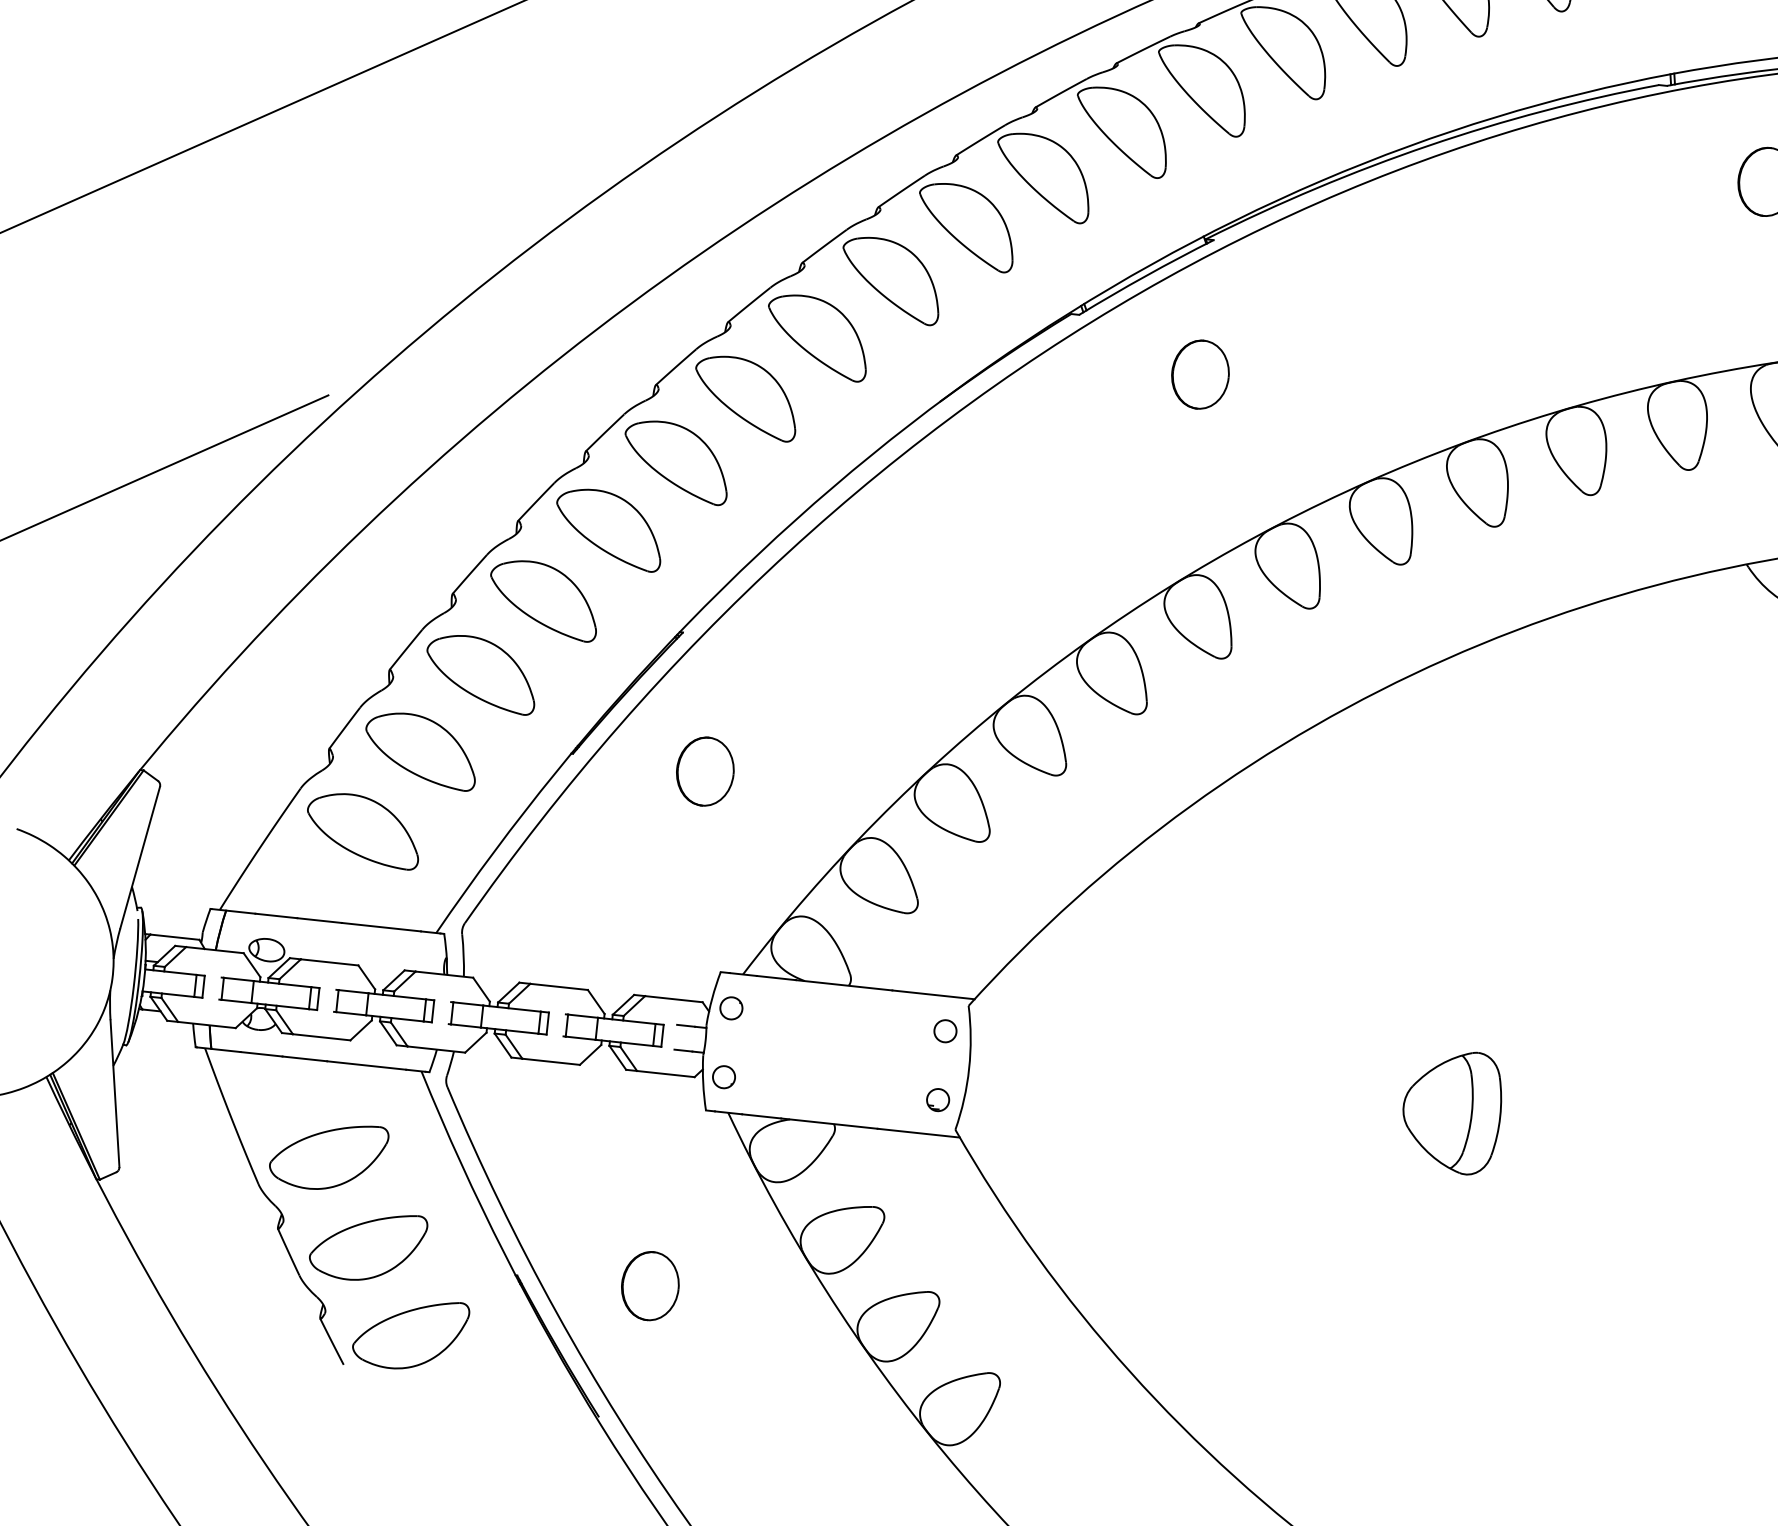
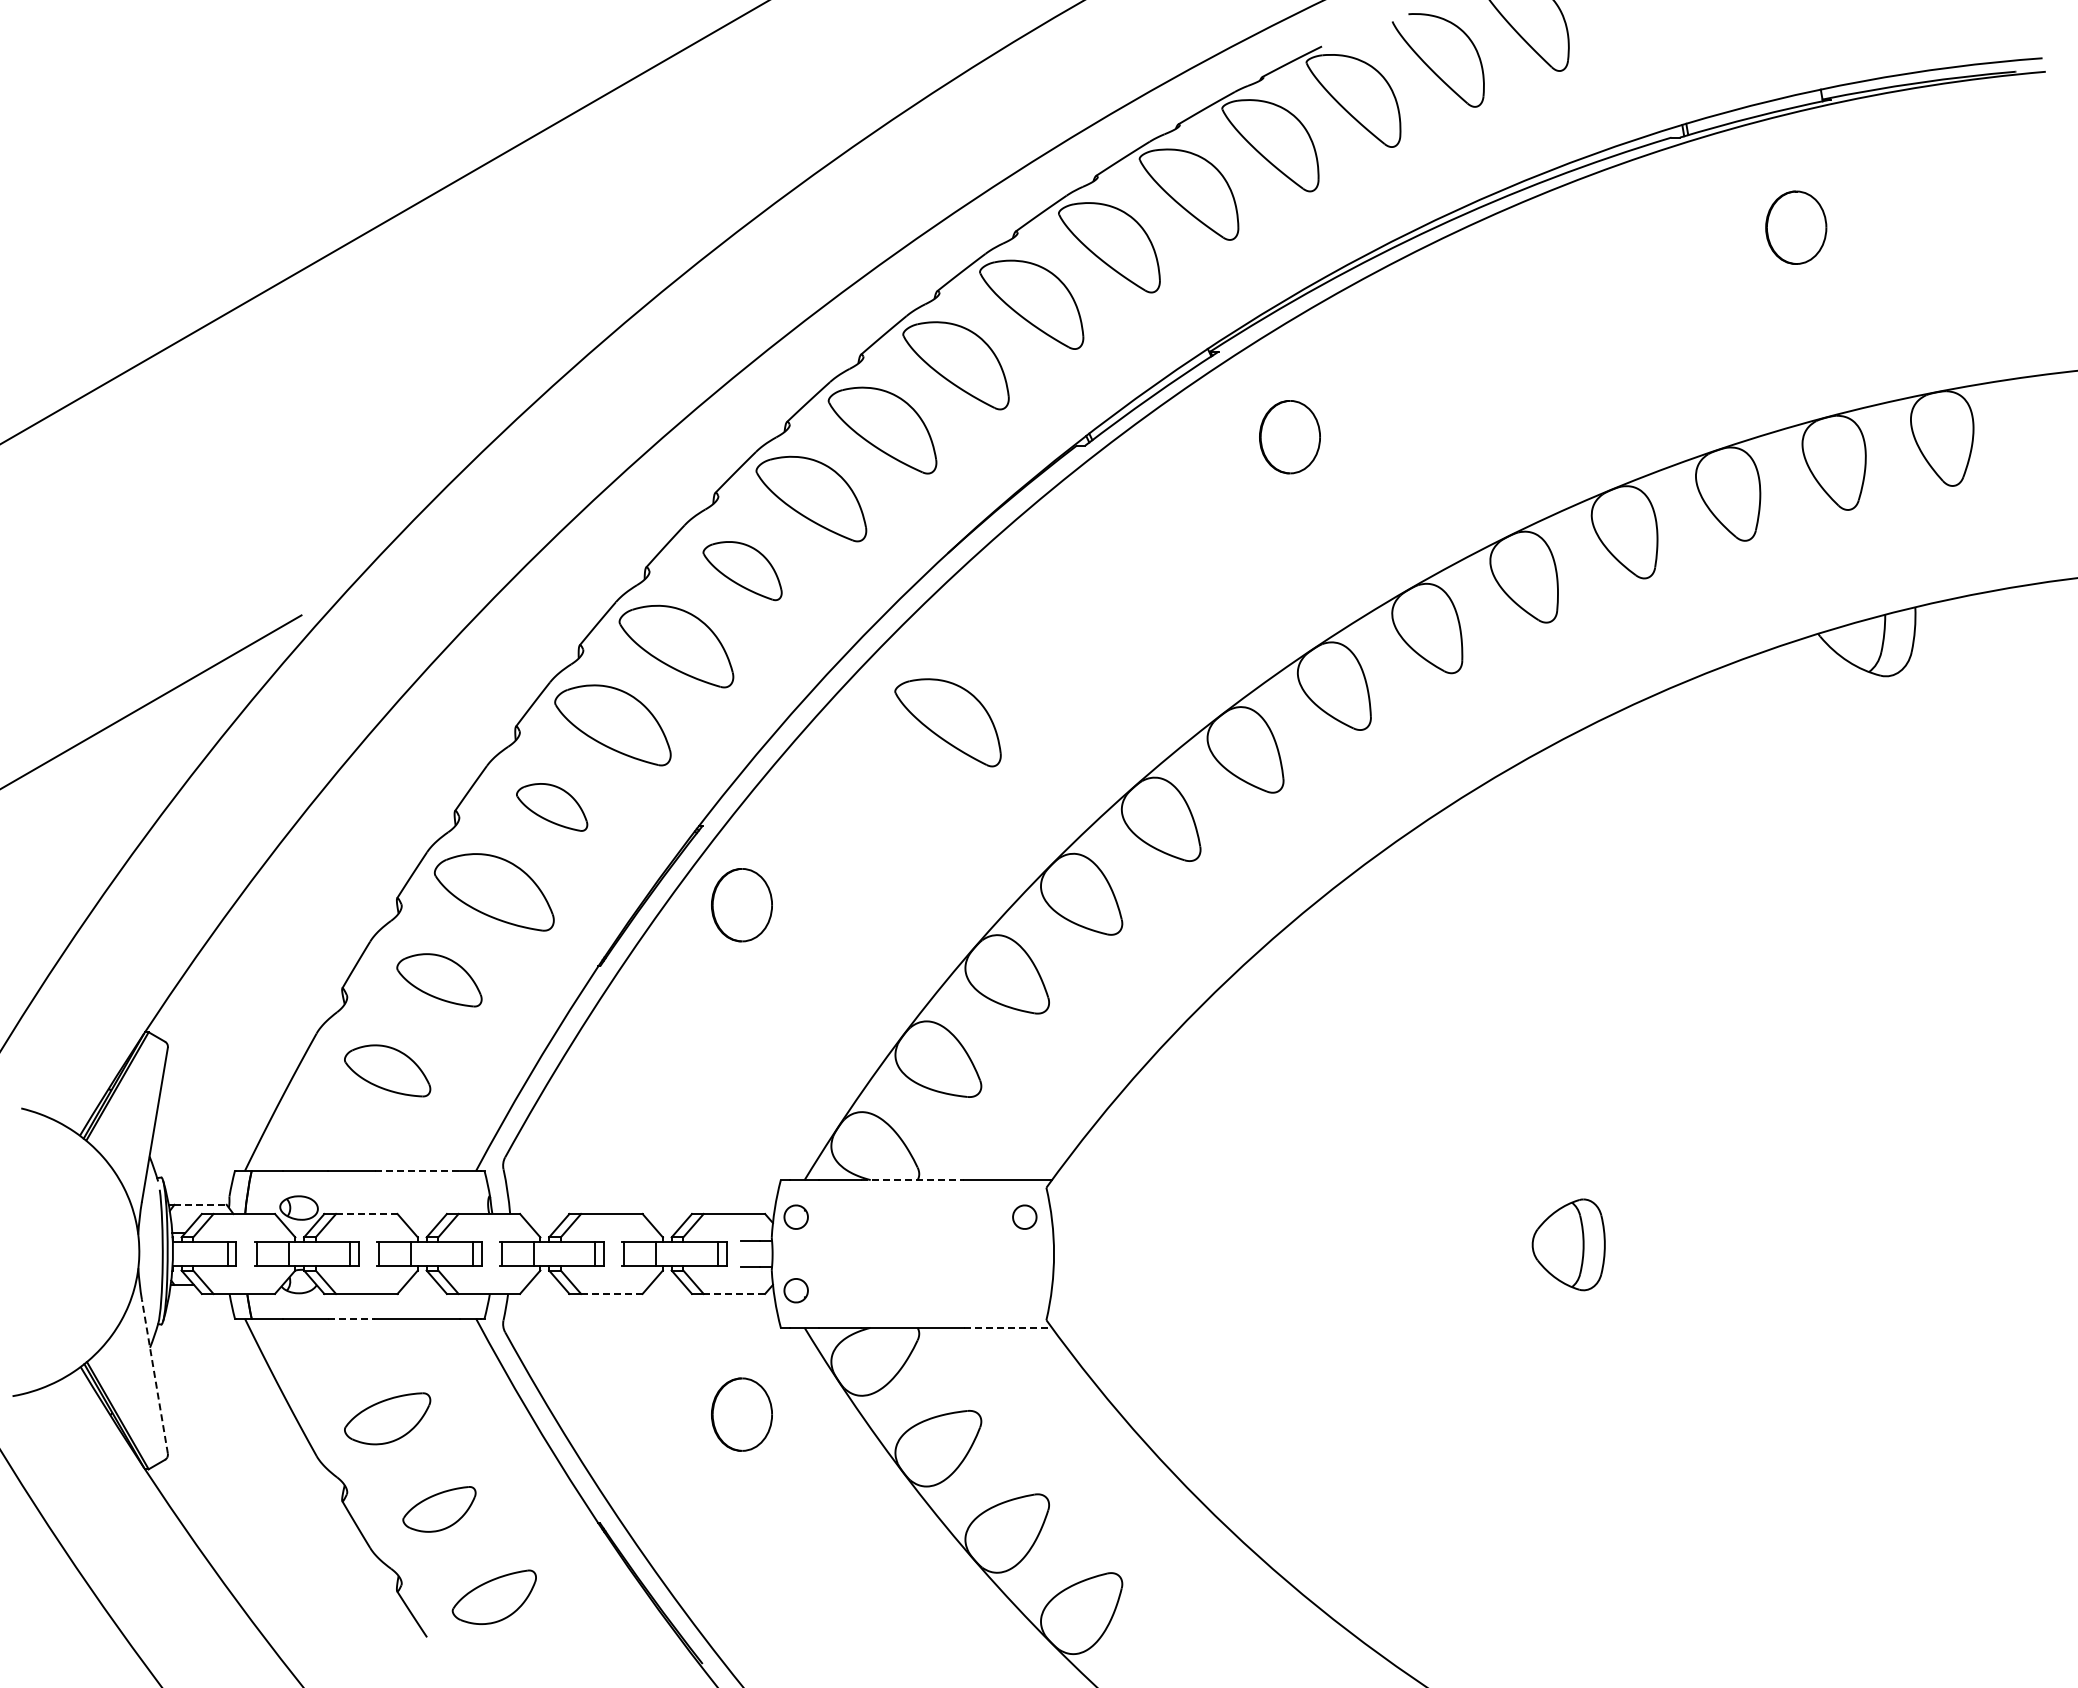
part: (1199, 374) -> (1289, 437), moved
part: (745, 397) -> (742, 570), size x0.7
part: (922, 560) -> (947, 722), added
part: (543, 600) -> (551, 807), size x0.6
part: (421, 751) -> (439, 980), size x0.7
part: (704, 771) -> (741, 905), moved
part: (363, 830) -> (387, 1070), size x0.7
line: (382, 926) -> (418, 1170), solid -> dashed
line: (175, 936) -> (201, 1204), solid -> dashed
line: (329, 961) -> (366, 1213), solid -> dashed
line: (844, 985) -> (913, 1180), solid -> dashed
line: (304, 1058) -> (351, 1318), solid -> dashed
line: (550, 1061) -> (611, 1293), solid -> dashed
line: (666, 1073) -> (734, 1293), solid -> dashed
line: (114, 1093) -> (154, 1376), solid -> dashed
part: (937, 1099) -> (1024, 1290), removed
part: (1451, 1111) -> (1568, 1244), size x0.7
line: (919, 1132) -> (1008, 1327), solid -> dashed
part: (328, 1155) -> (387, 1418), size x0.7
part: (368, 1246) -> (439, 1509), size x0.6
part: (649, 1285) -> (741, 1414), moved
part: (410, 1334) -> (494, 1597), size x0.7

